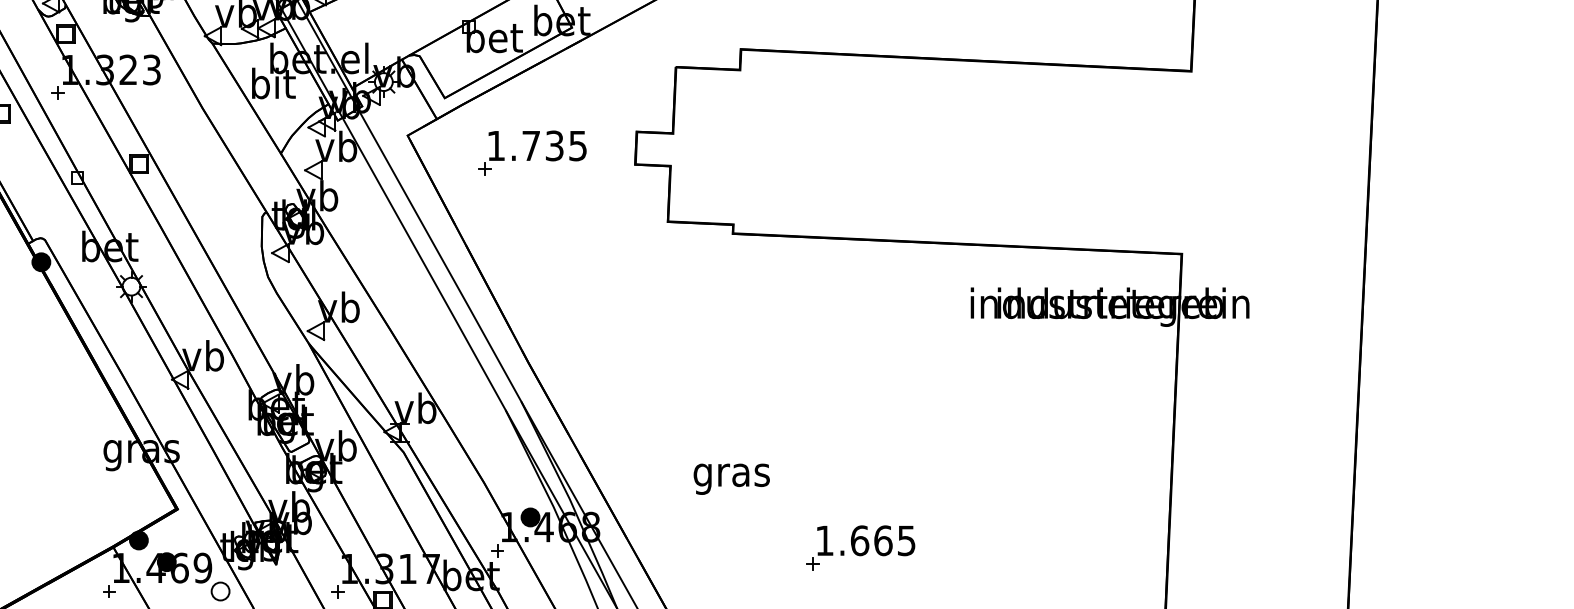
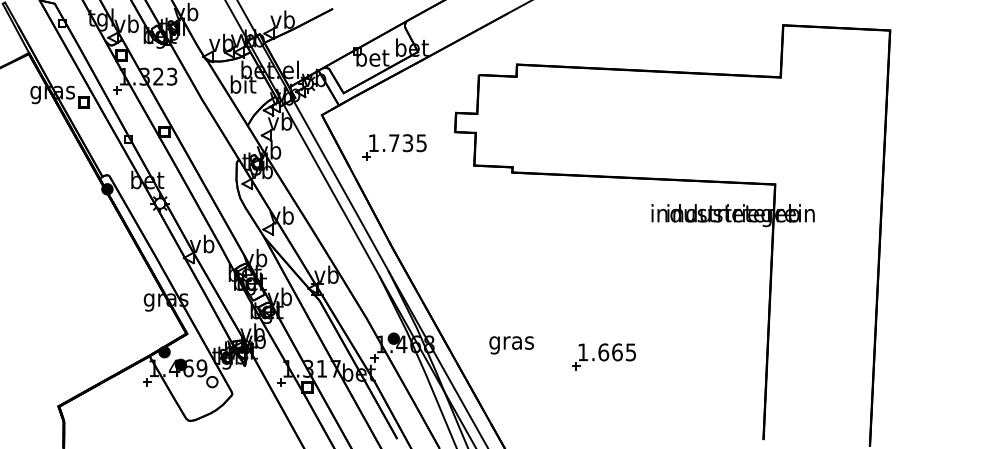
part: (531, 153) -> (394, 147), moved
text: (731, 479) -> (511, 345), moved
part: (861, 547) -> (604, 356), moved

